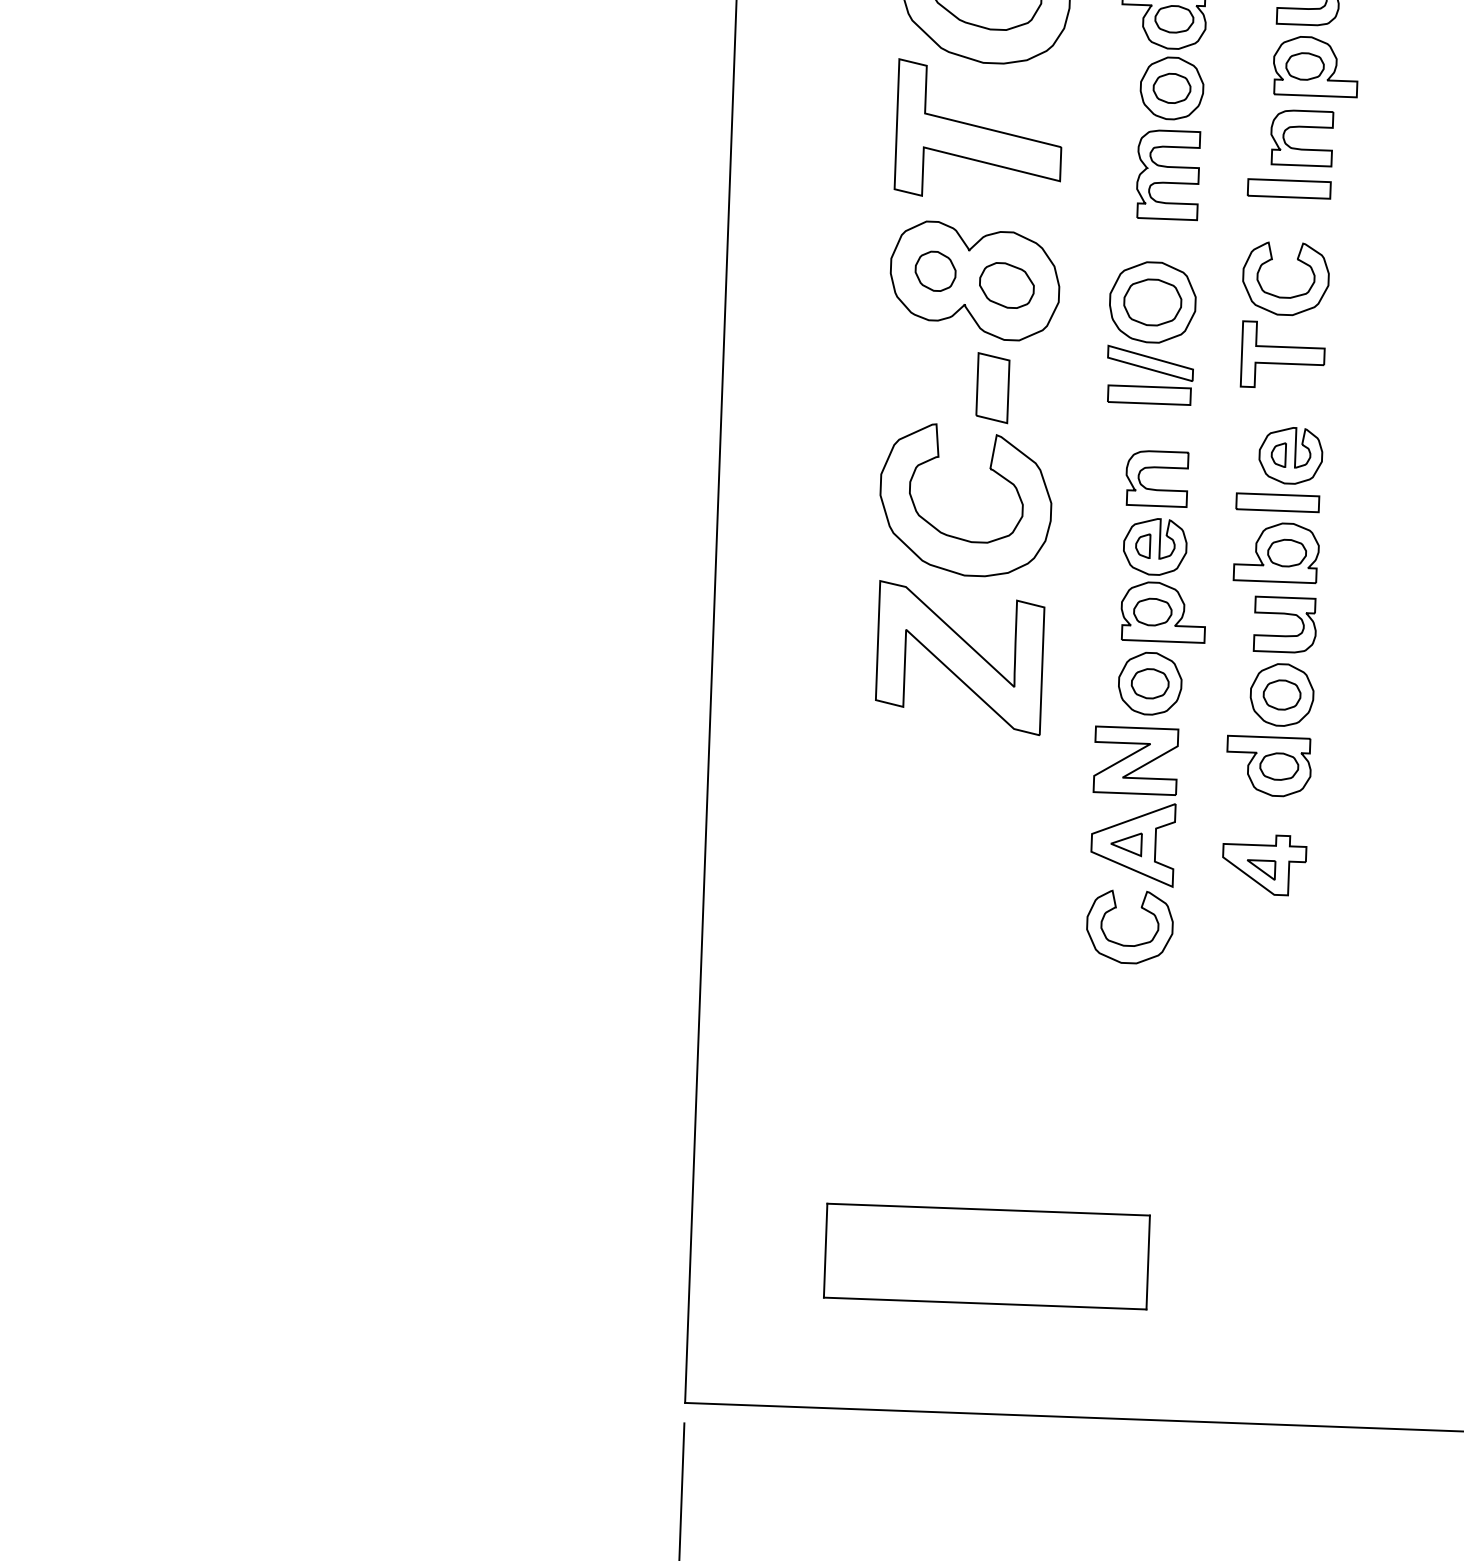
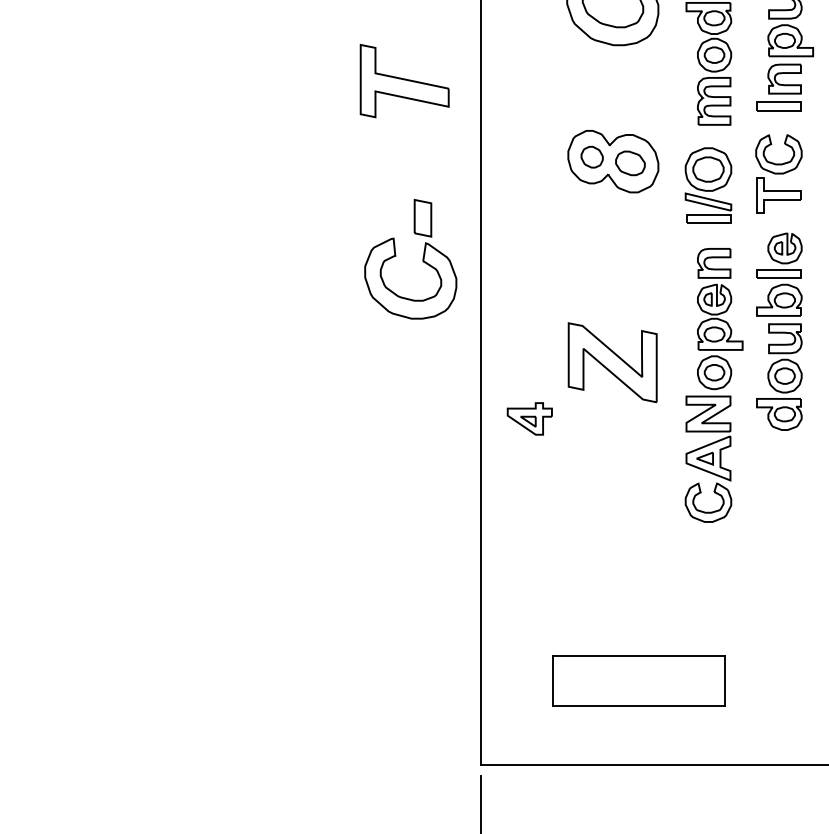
part: (978, 130) -> (404, 81), moved
part: (989, 465) -> (422, 259), moved
part: (1263, 863) -> (529, 418), moved

